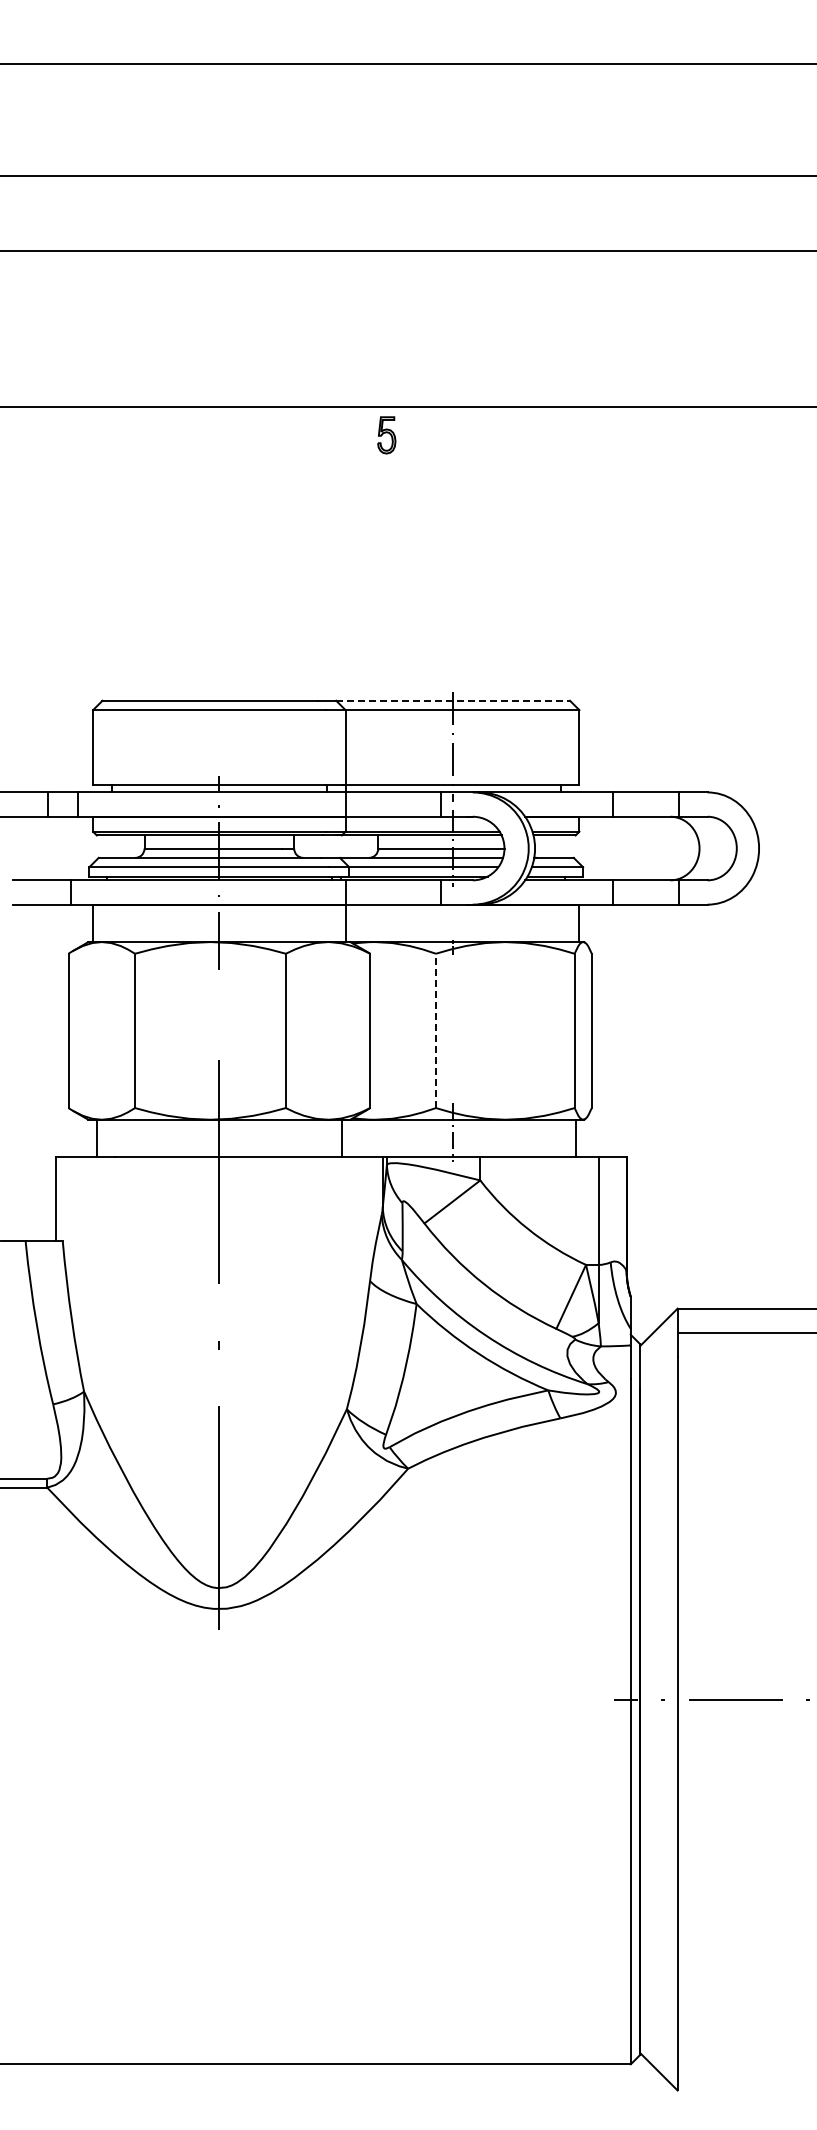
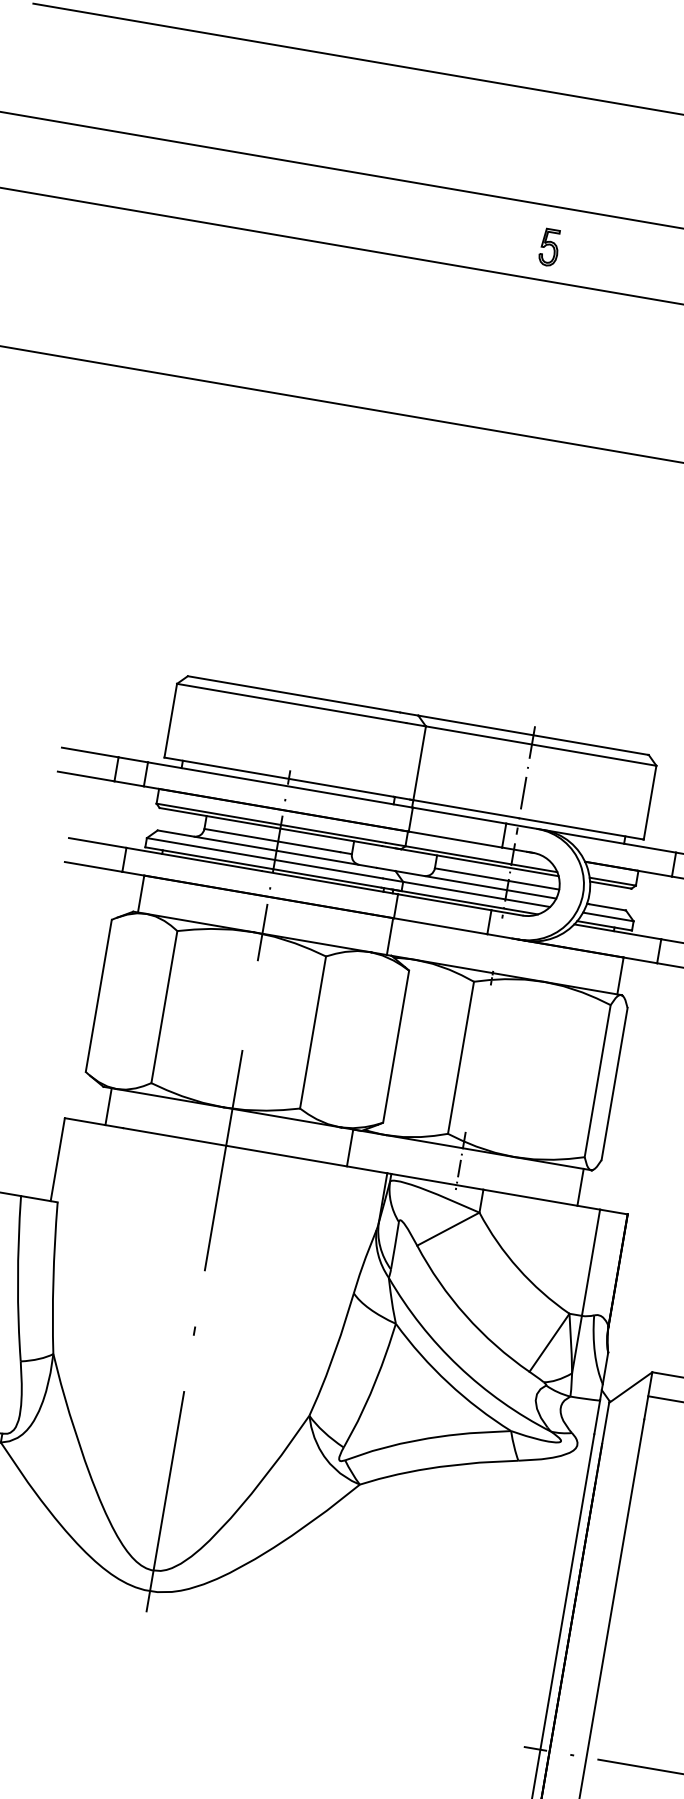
part: (386, 435) -> (549, 247), moved
line: (452, 700) -> (532, 734), dashed -> solid
line: (435, 1030) -> (460, 1057), dashed -> solid

